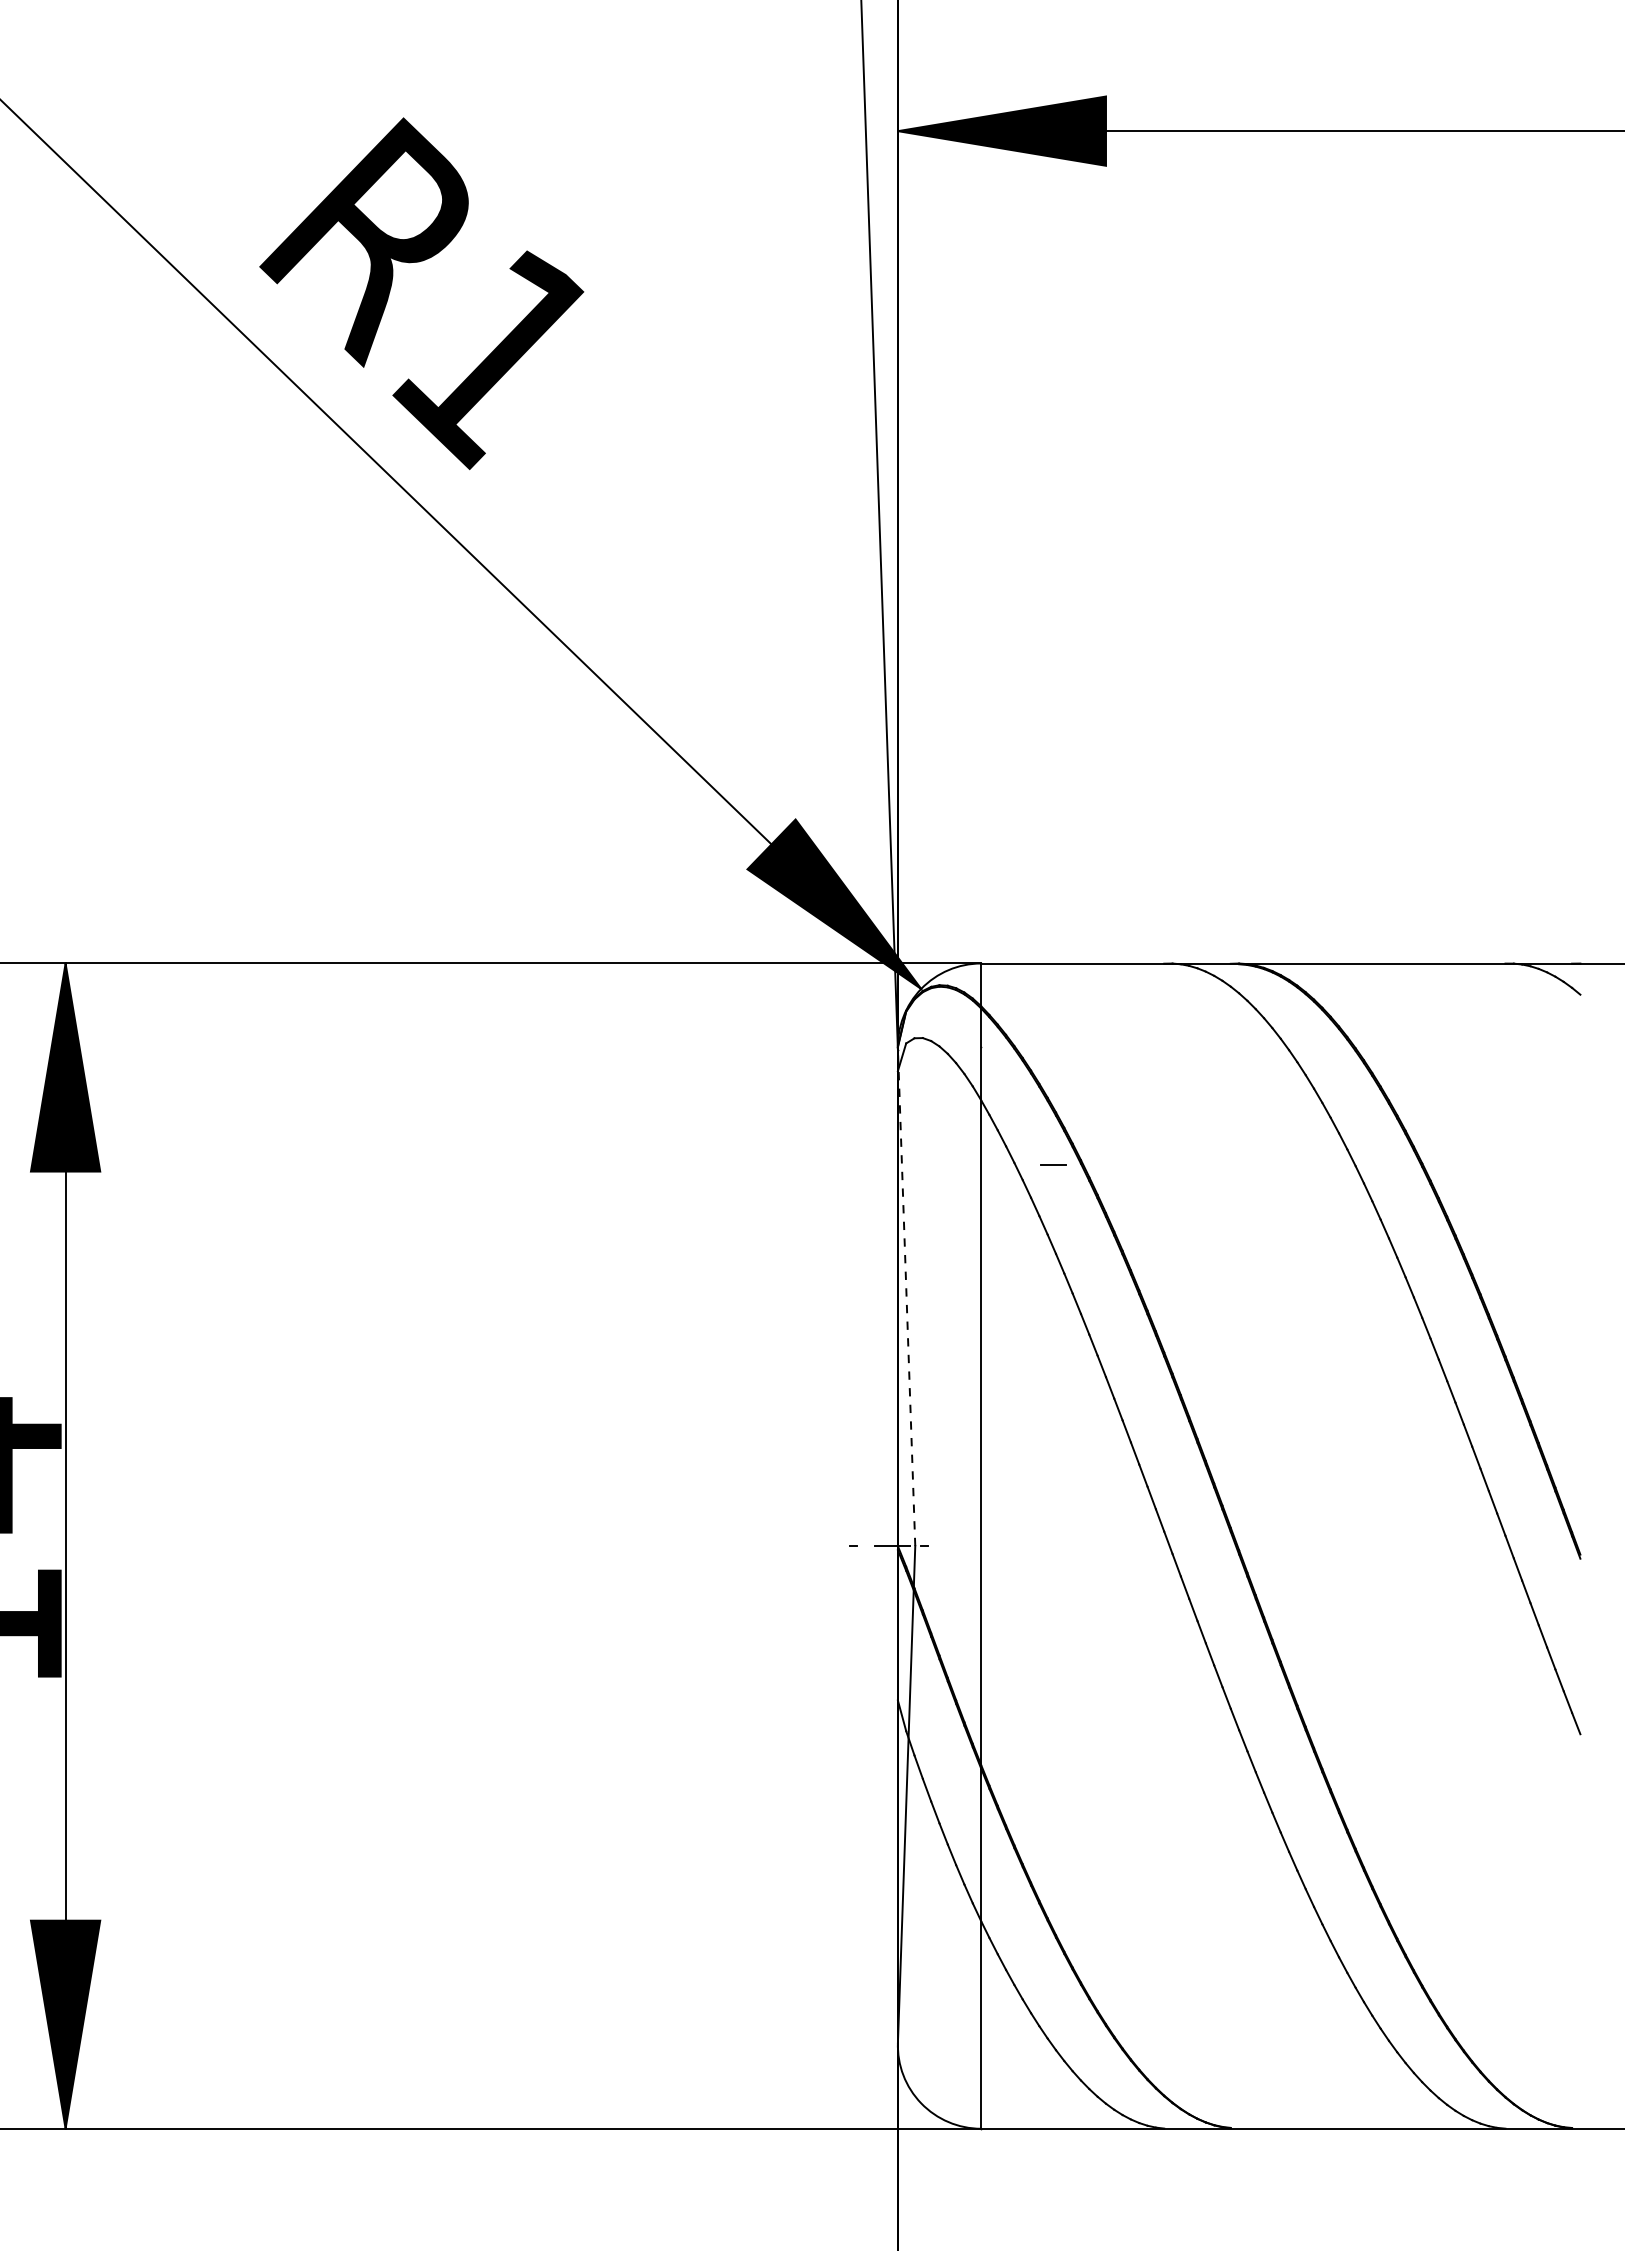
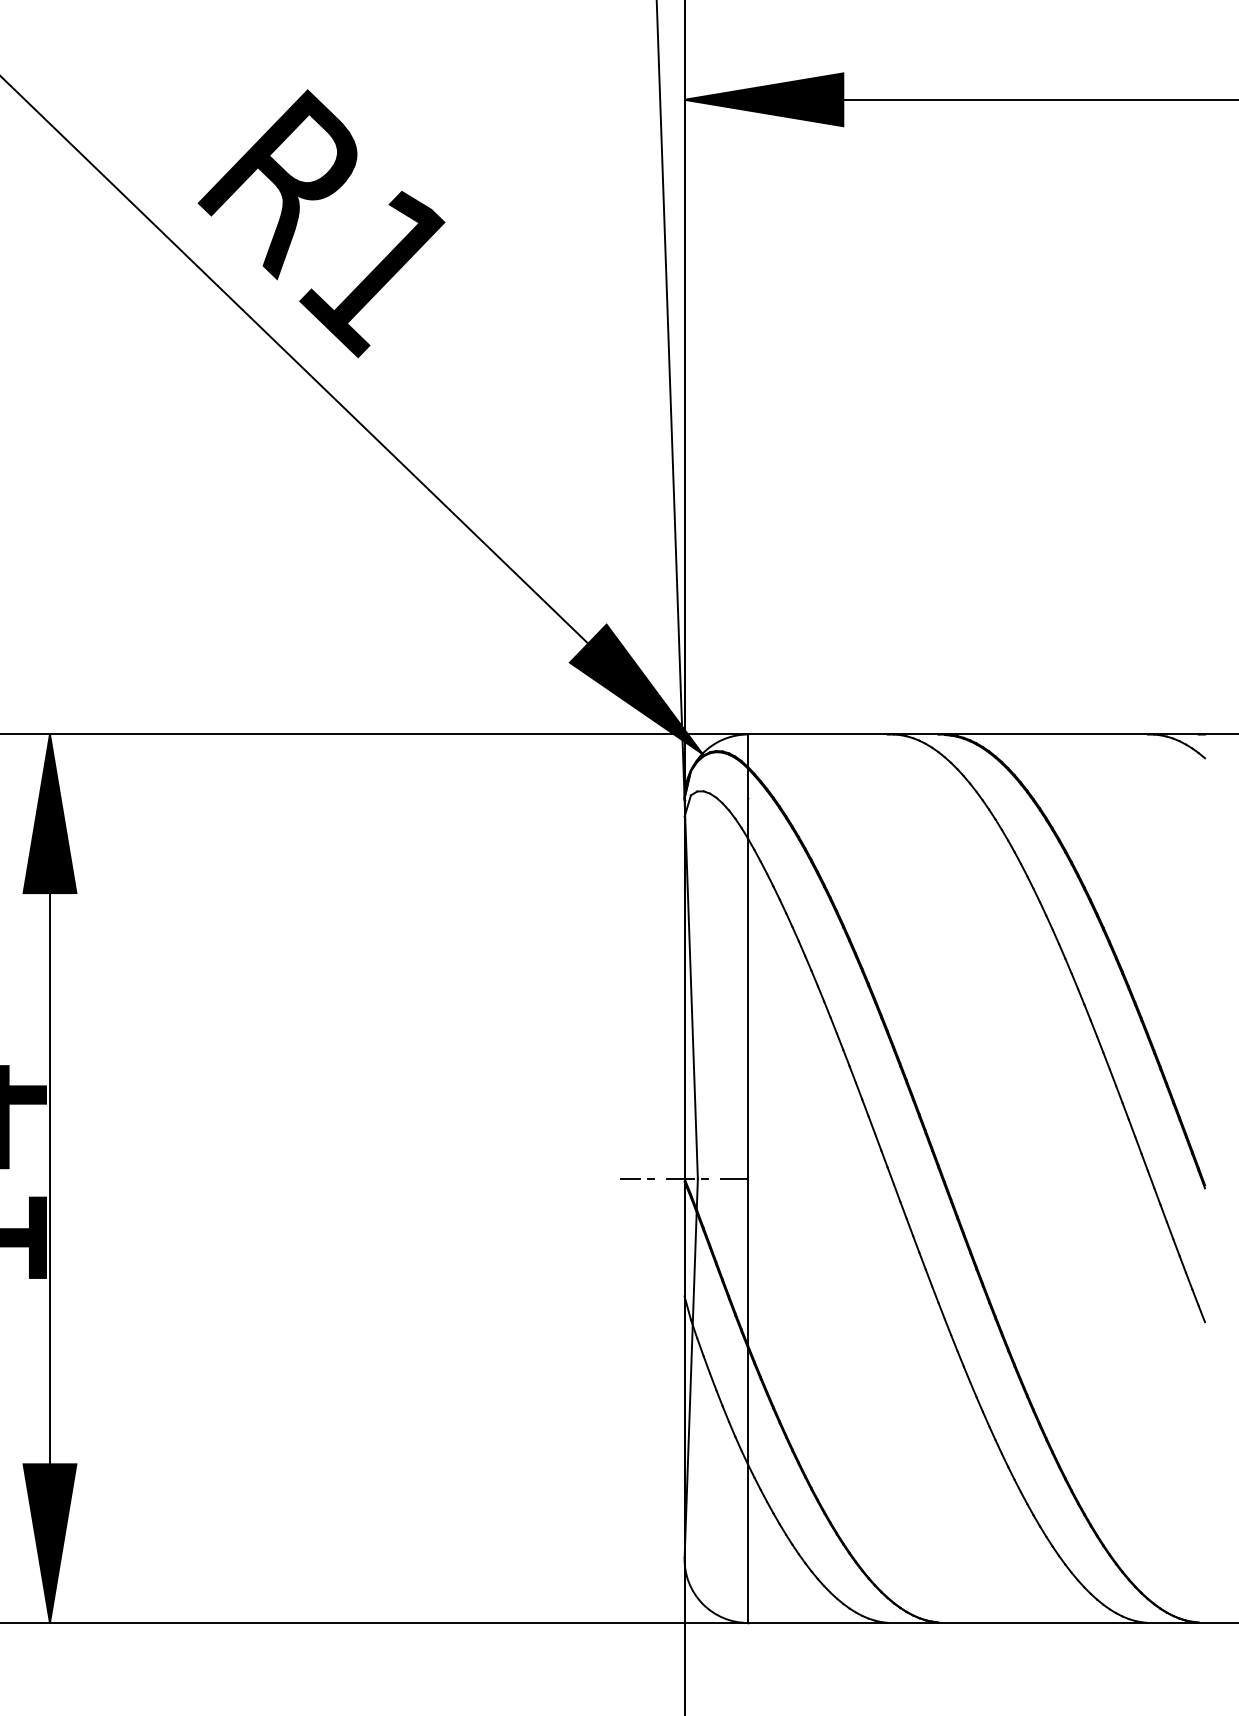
line: (1053, 1164) -> (630, 1178), moved
line: (906, 1297) -> (691, 989), dashed -> solid
line: (963, 1546) -> (734, 1179), added

